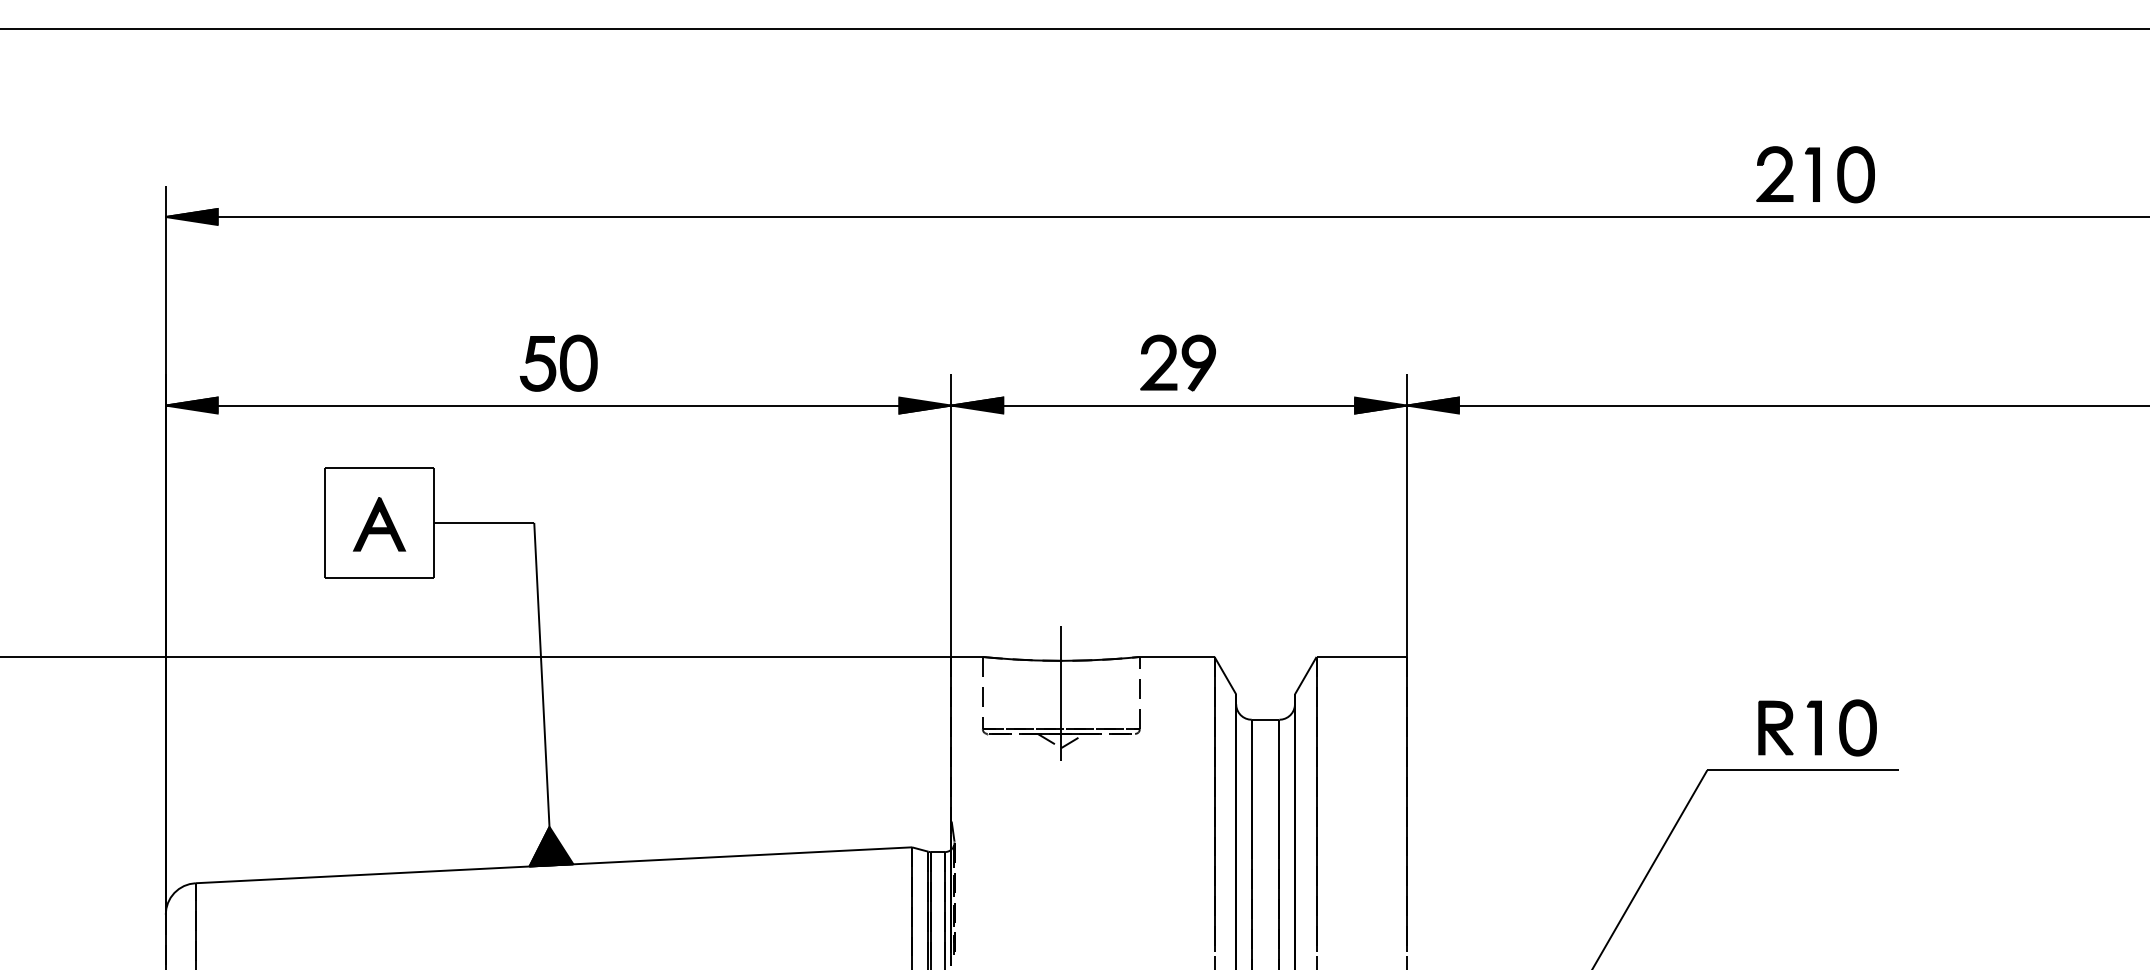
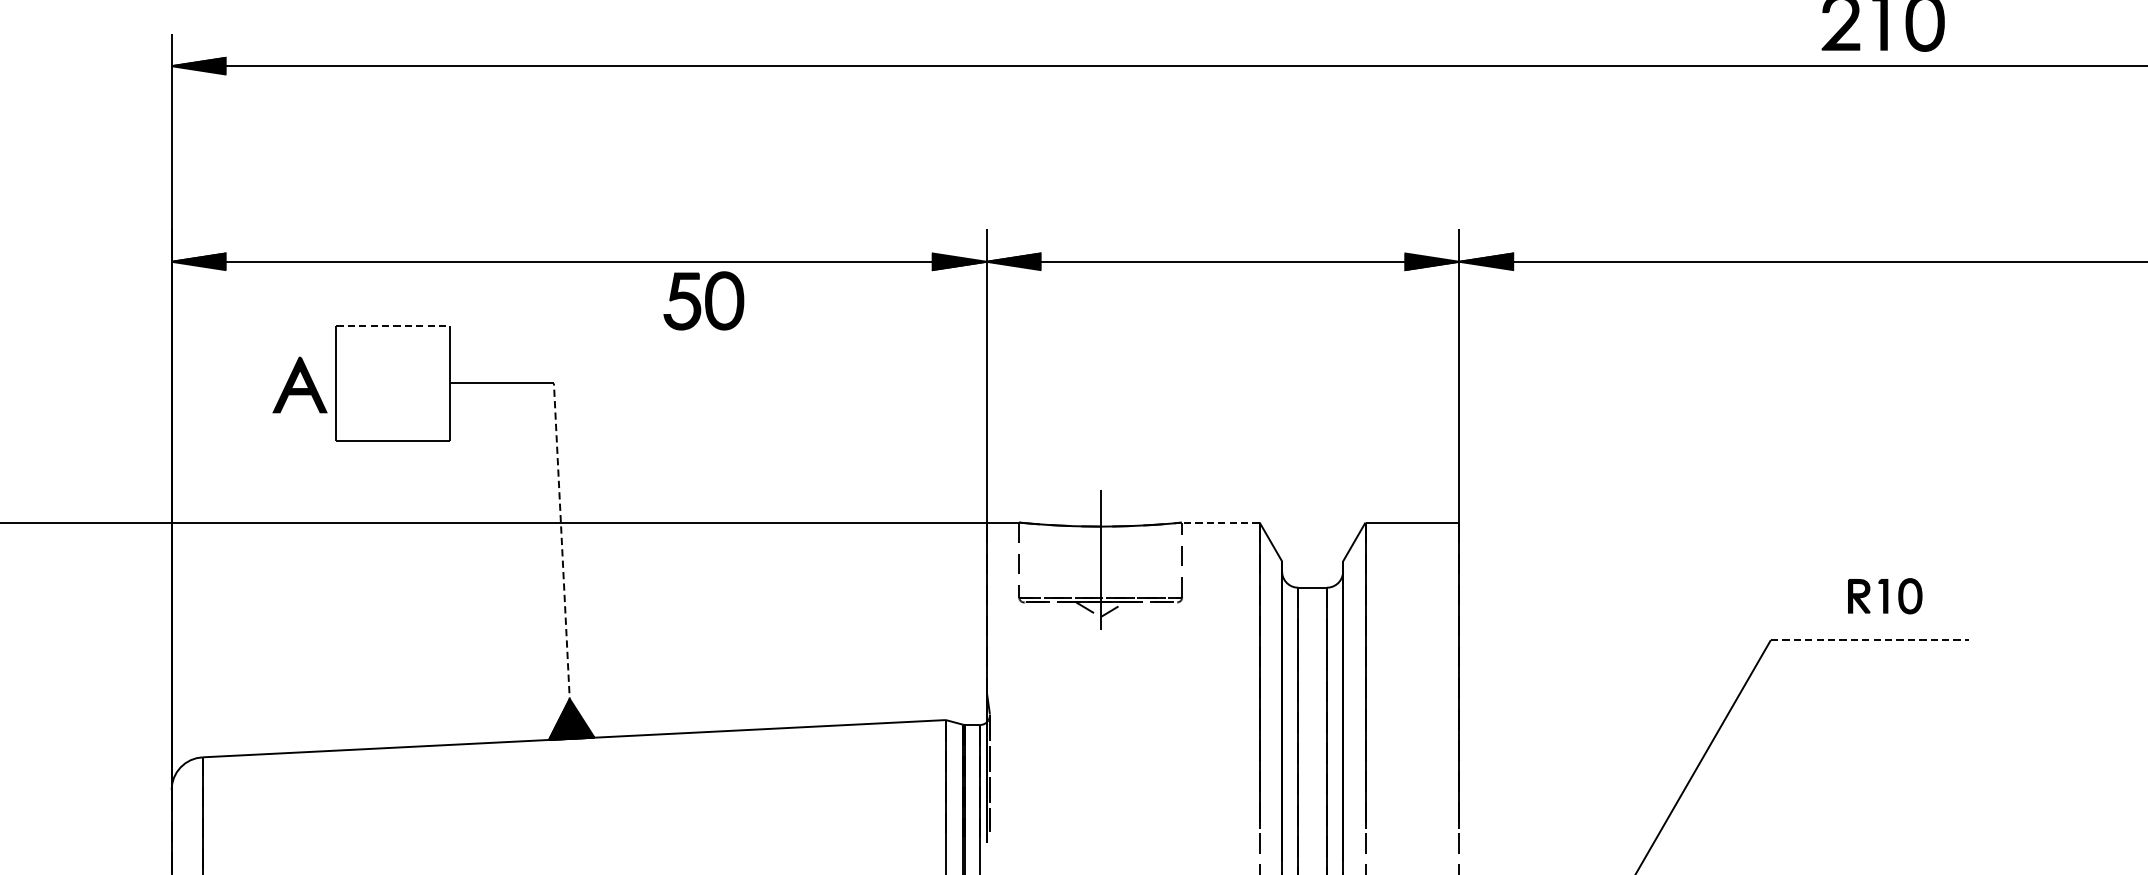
part: (558, 362) -> (703, 300), moved
part: (1177, 362) -> (1221, 217), removed
line: (379, 467) -> (393, 326), solid -> dashed
part: (379, 524) -> (300, 385), moved
line: (1176, 656) -> (1220, 522), solid -> dashed
line: (542, 693) -> (562, 560), solid -> dashed
part: (1817, 727) -> (1885, 595), size x0.6
line: (1803, 770) -> (1870, 640), solid -> dashed

